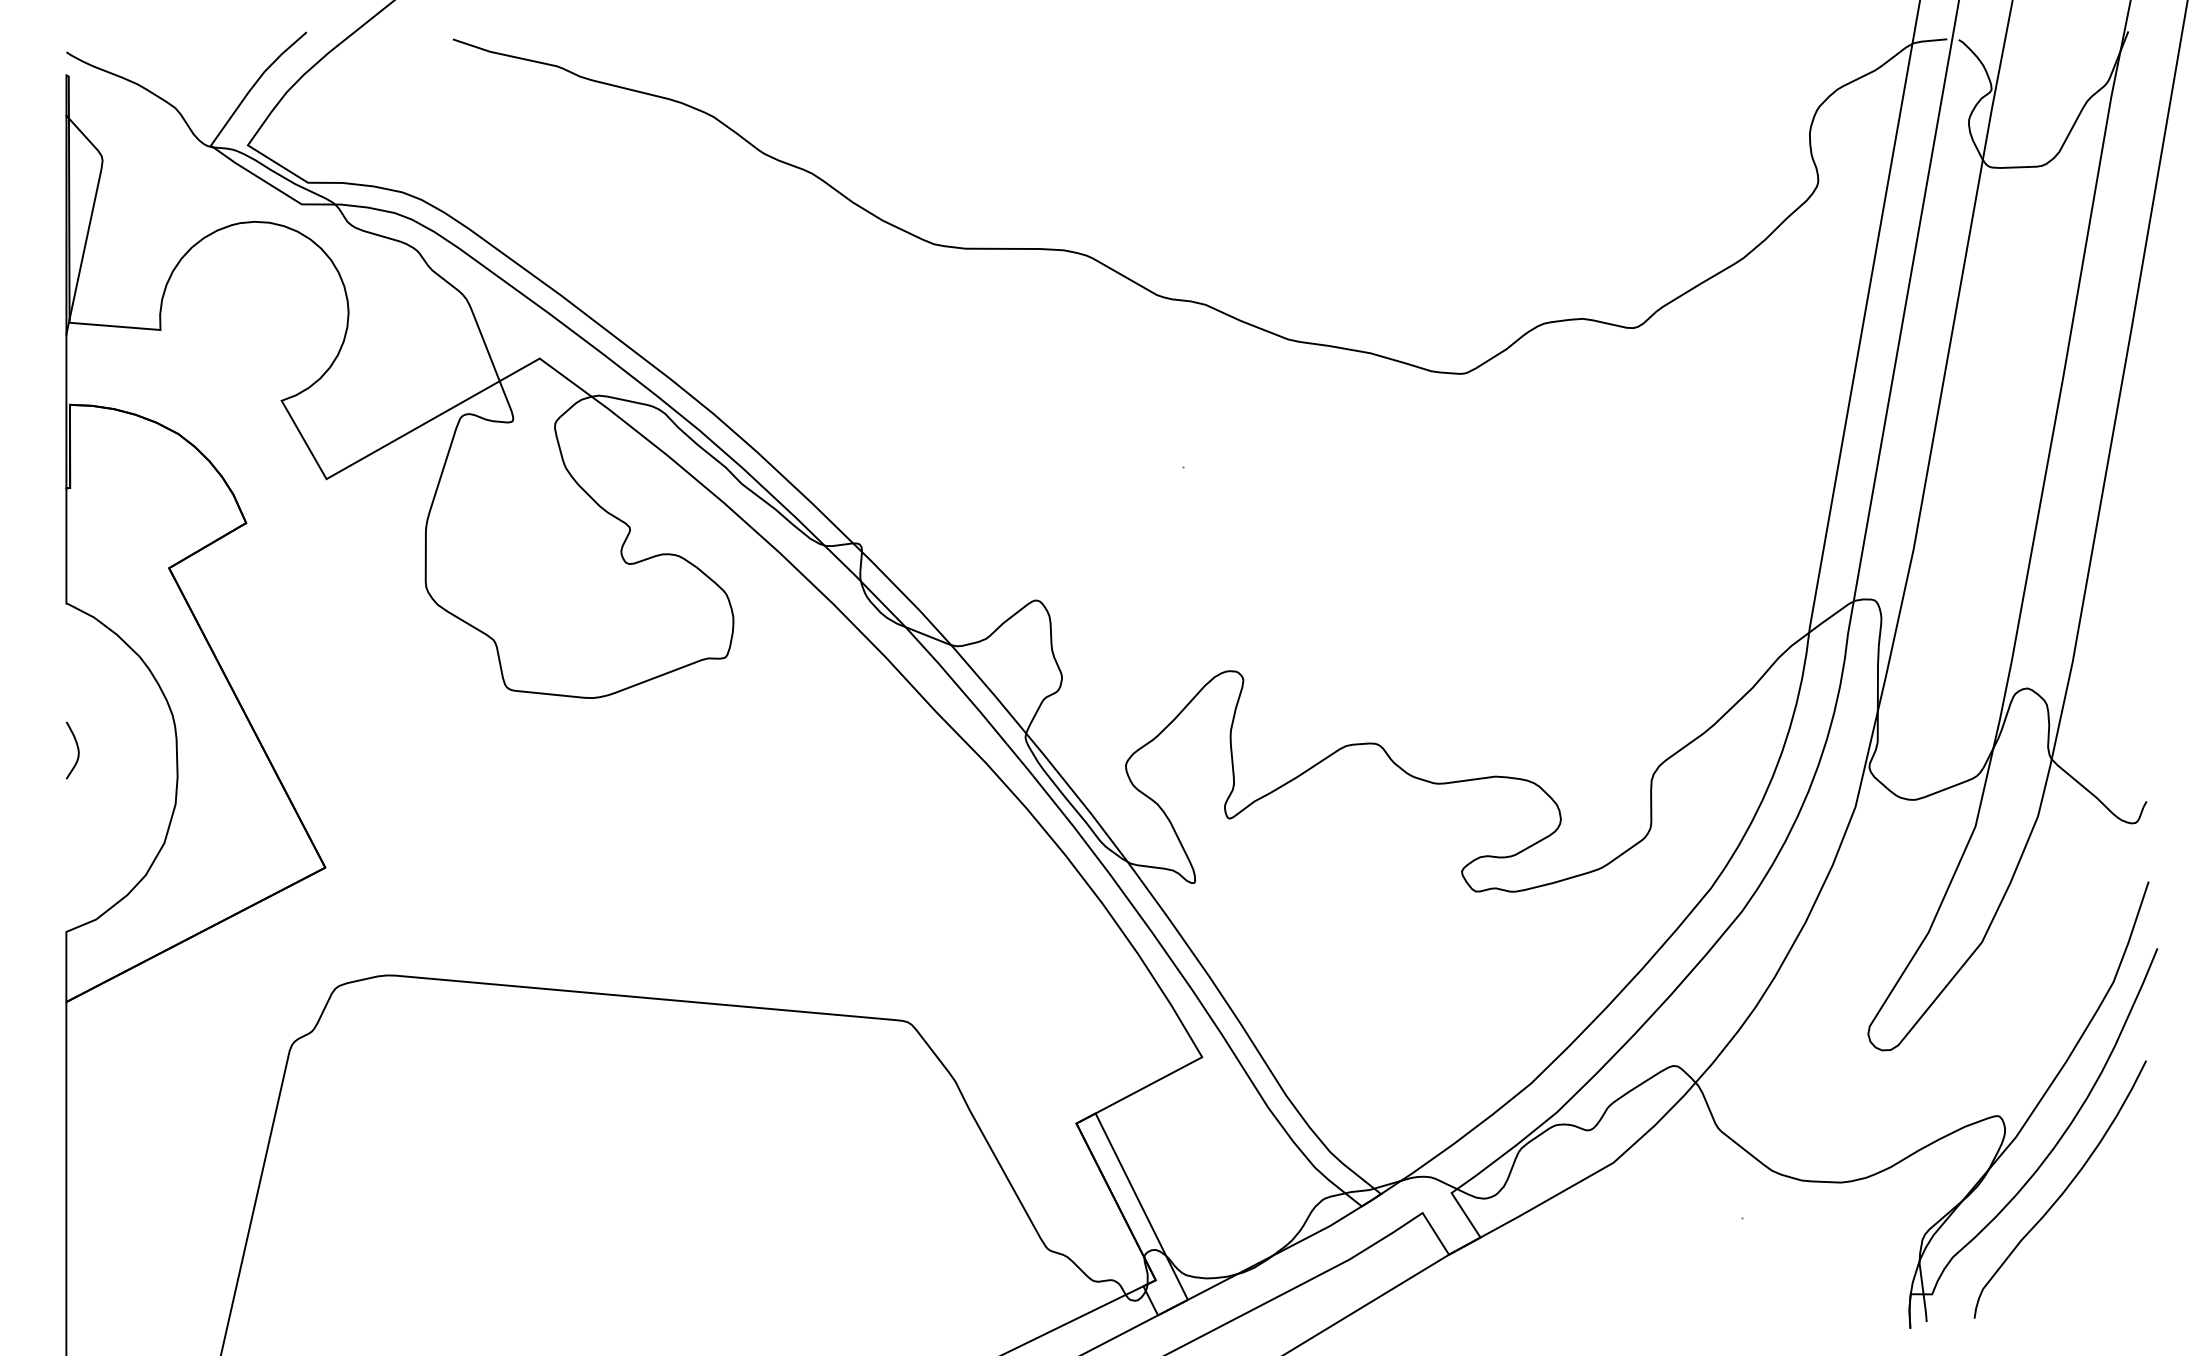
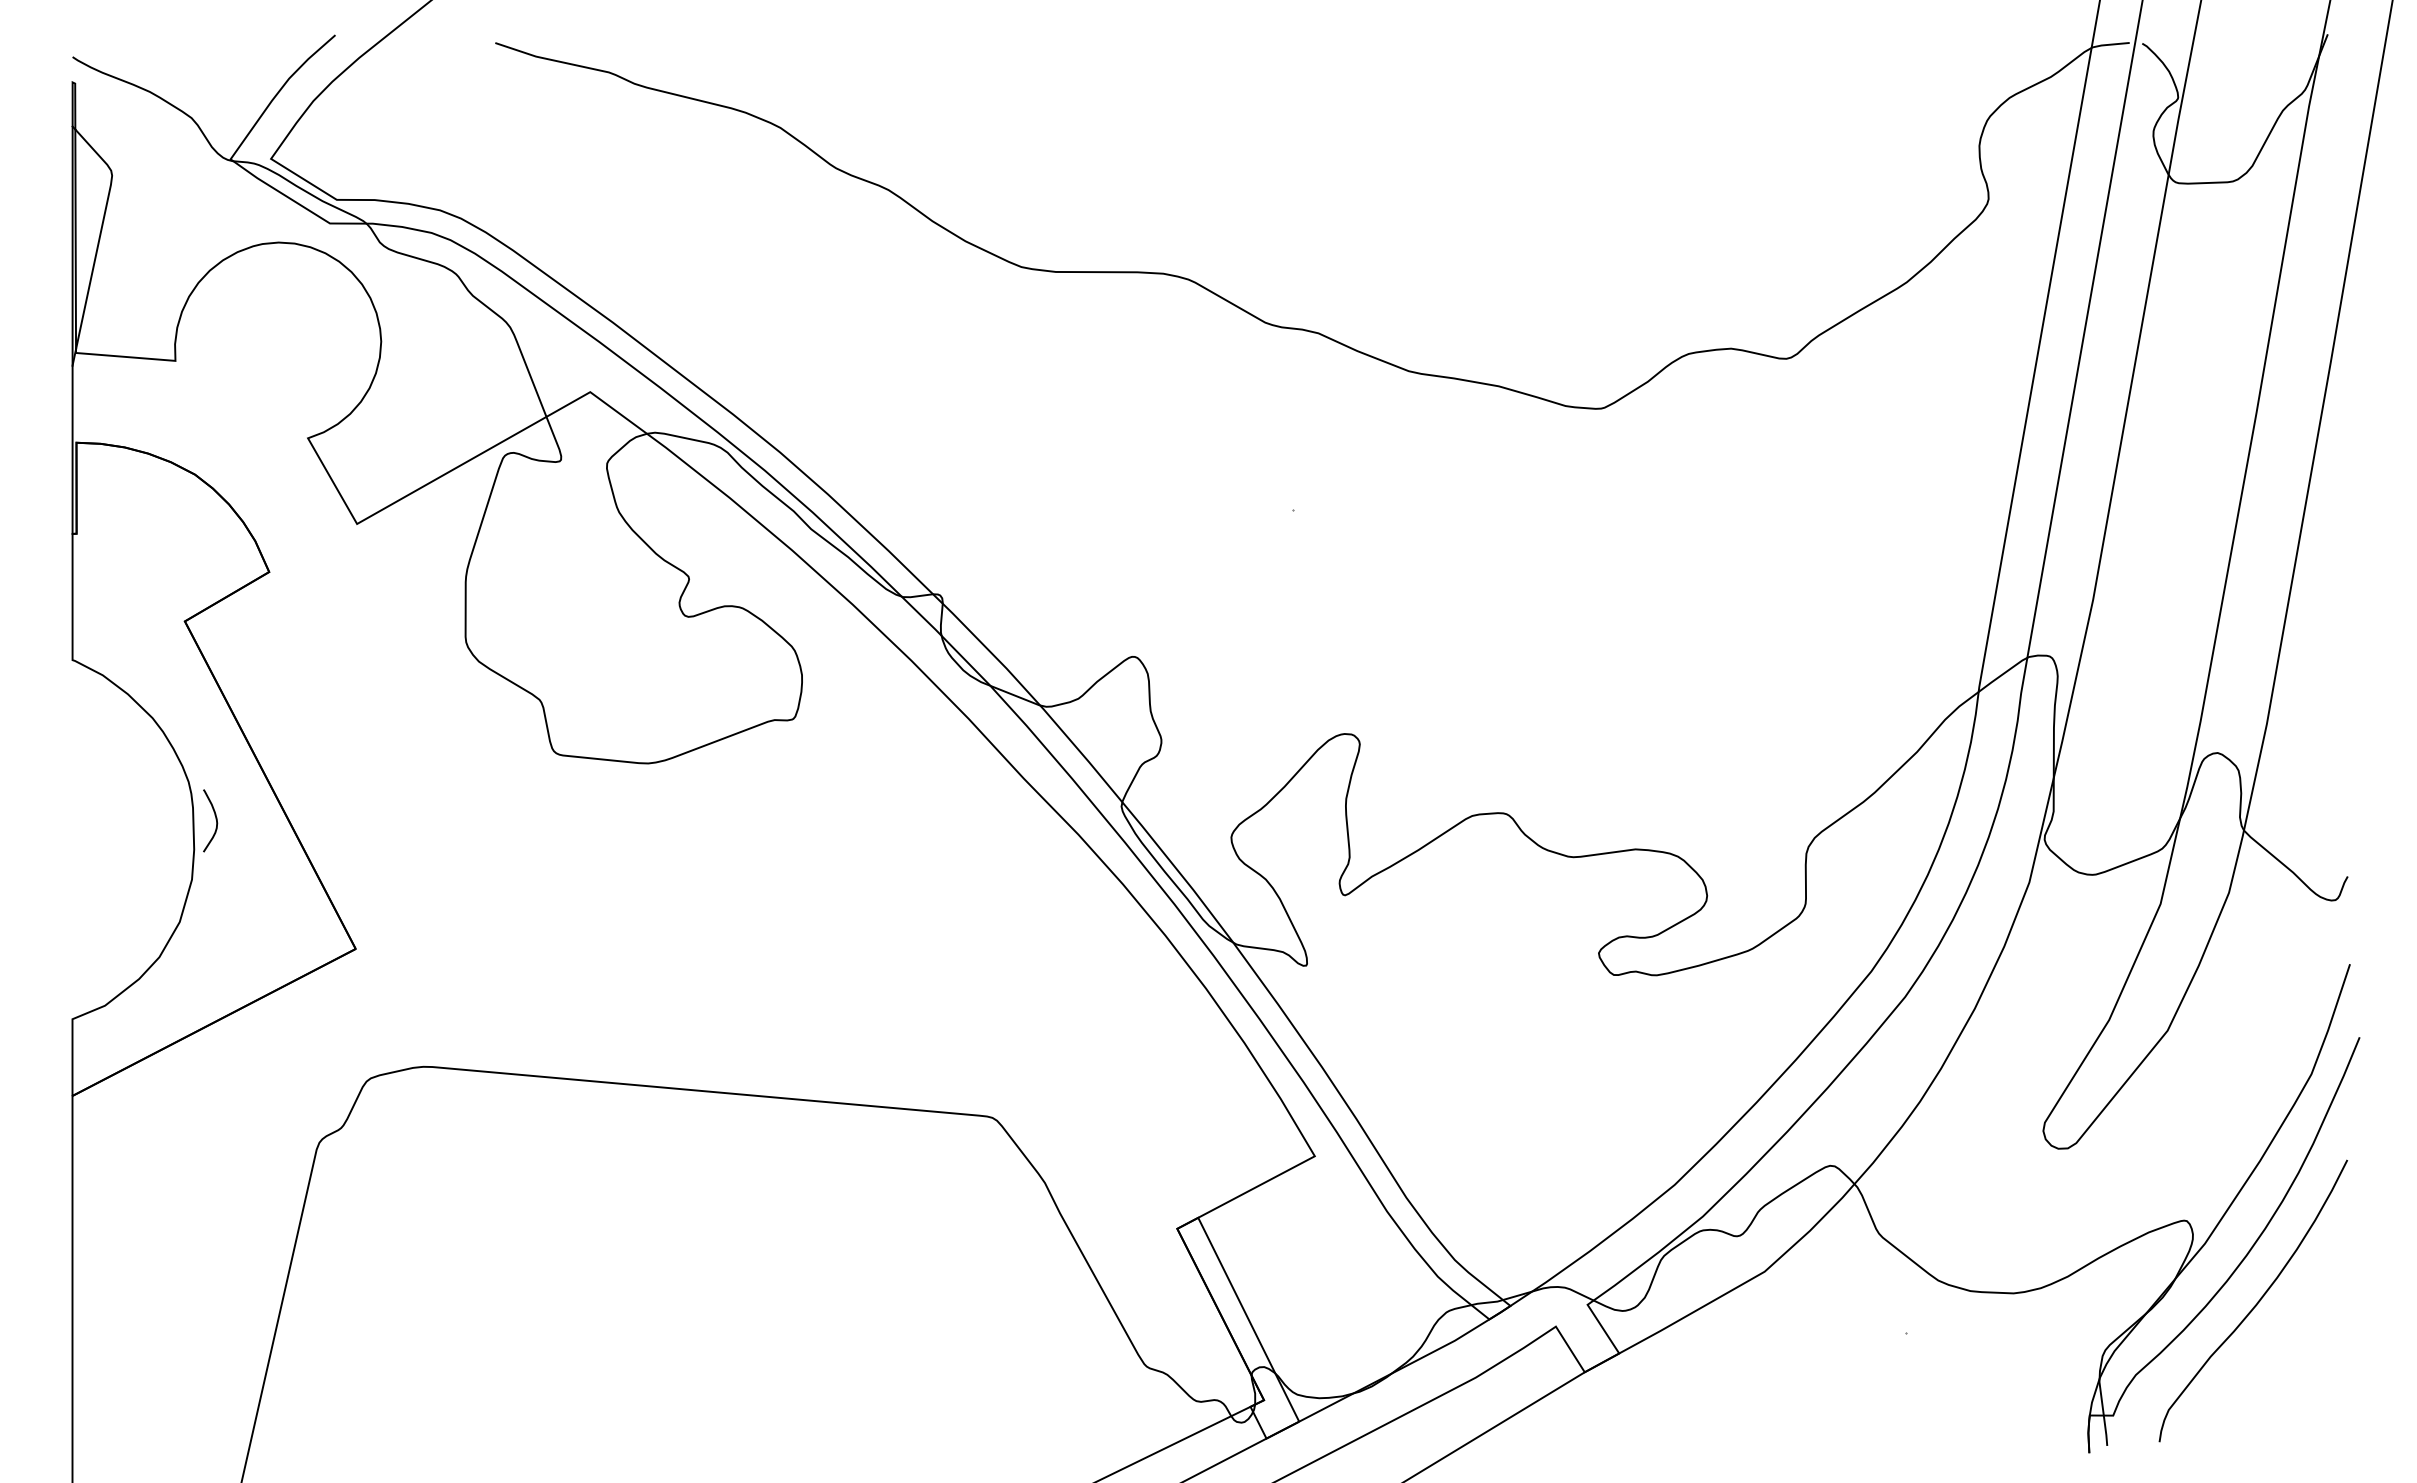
curve: (77, 749) -> (215, 819), moved

